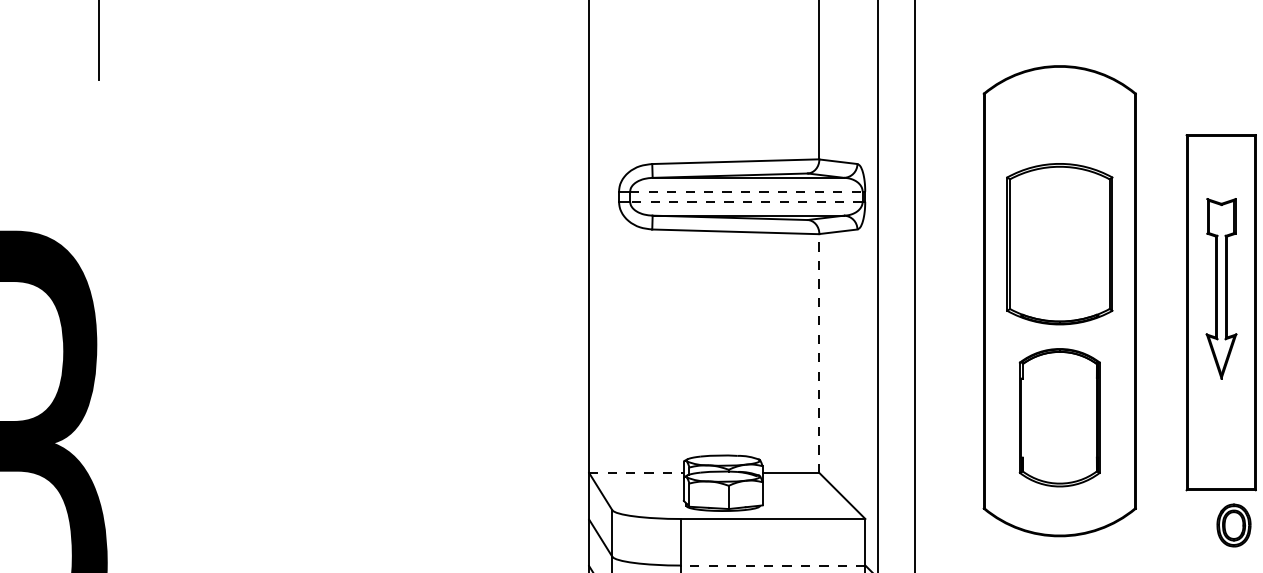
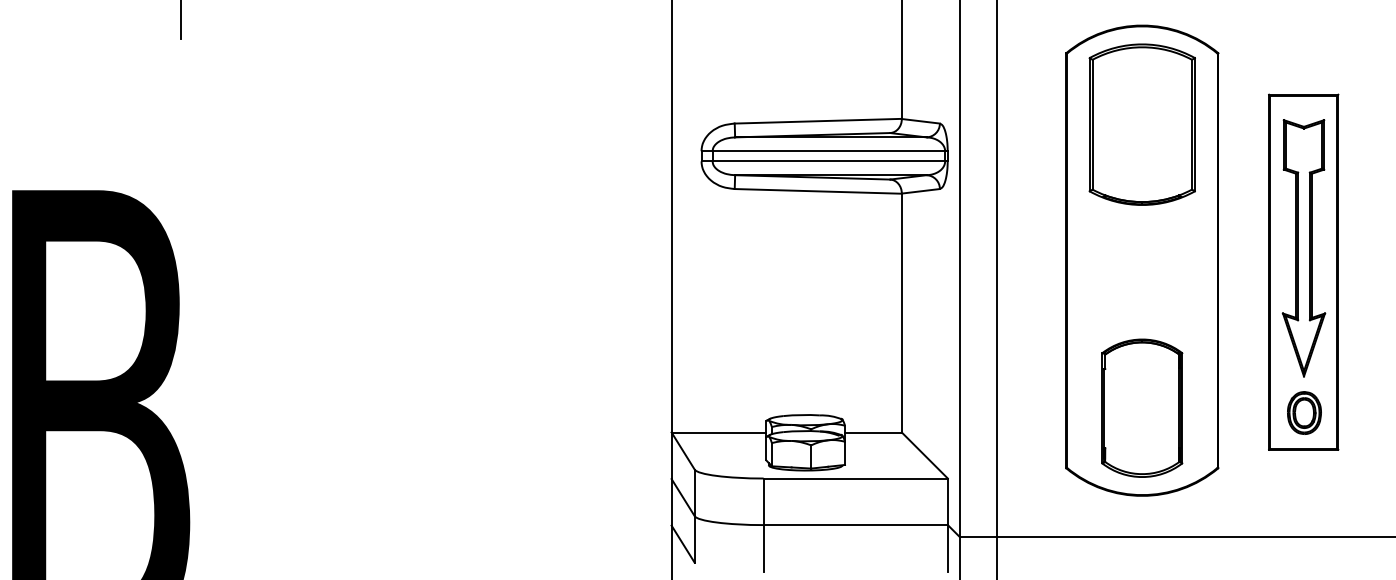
line: (747, 191) -> (829, 151), dashed -> solid
line: (746, 201) -> (828, 161), dashed -> solid
part: (1059, 243) -> (1141, 124), moved
part: (1221, 288) -> (1303, 248), size x1.43
line: (819, 352) -> (901, 312), dashed -> solid
part: (1060, 416) -> (1142, 407), moved
line: (637, 472) -> (719, 432), dashed -> solid
part: (1234, 524) -> (1304, 412), moved
line: (773, 565) -> (855, 525), dashed -> solid

